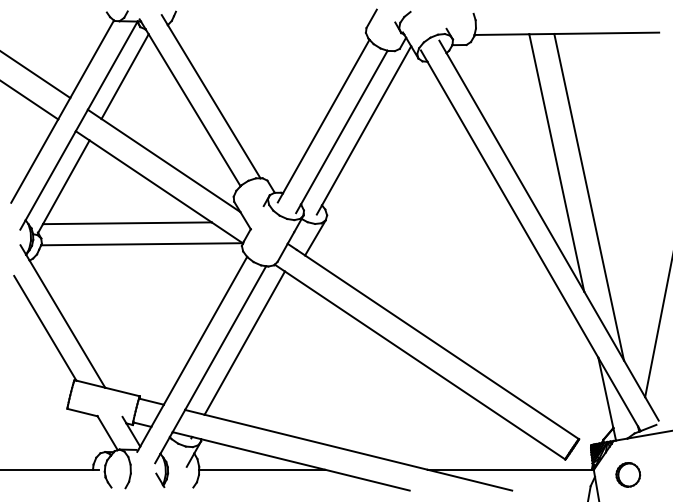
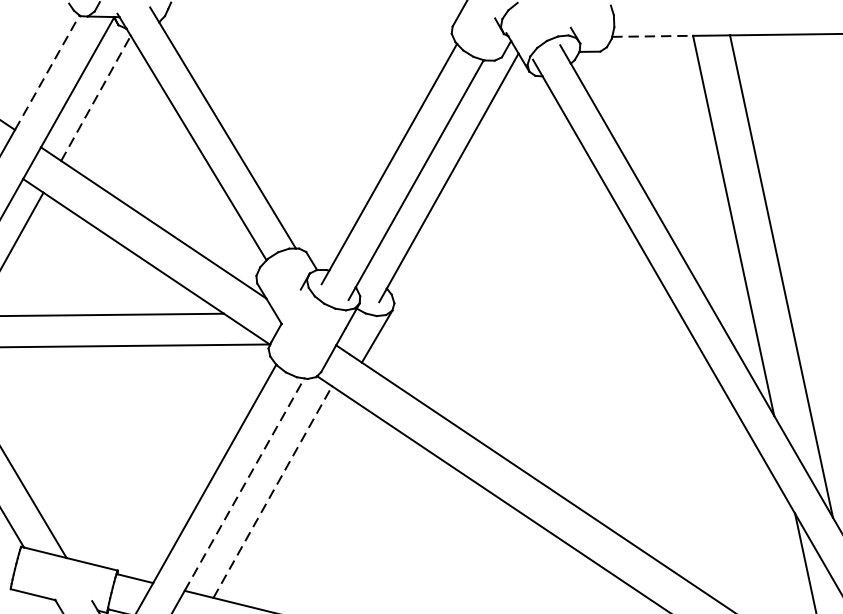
line: (502, 34) -> (653, 36), solid -> dashed
line: (92, 58) -> (47, 71), solid -> dashed
line: (125, 76) -> (96, 98), solid -> dashed
line: (225, 338) -> (244, 485), solid -> dashed
line: (245, 342) -> (273, 491), solid -> dashed

